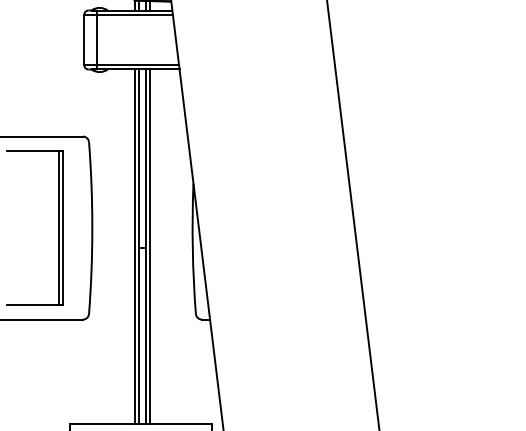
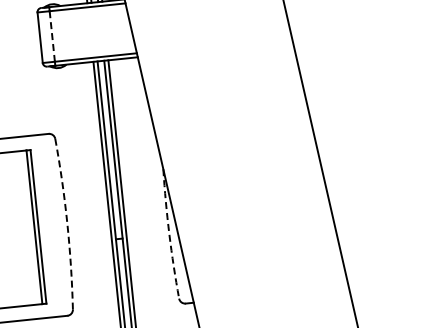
line: (96, 40) -> (52, 37), solid -> dashed
arc: (92, 228) -> (67, 224), solid -> dashed
arc: (192, 248) -> (169, 233), solid -> dashed

